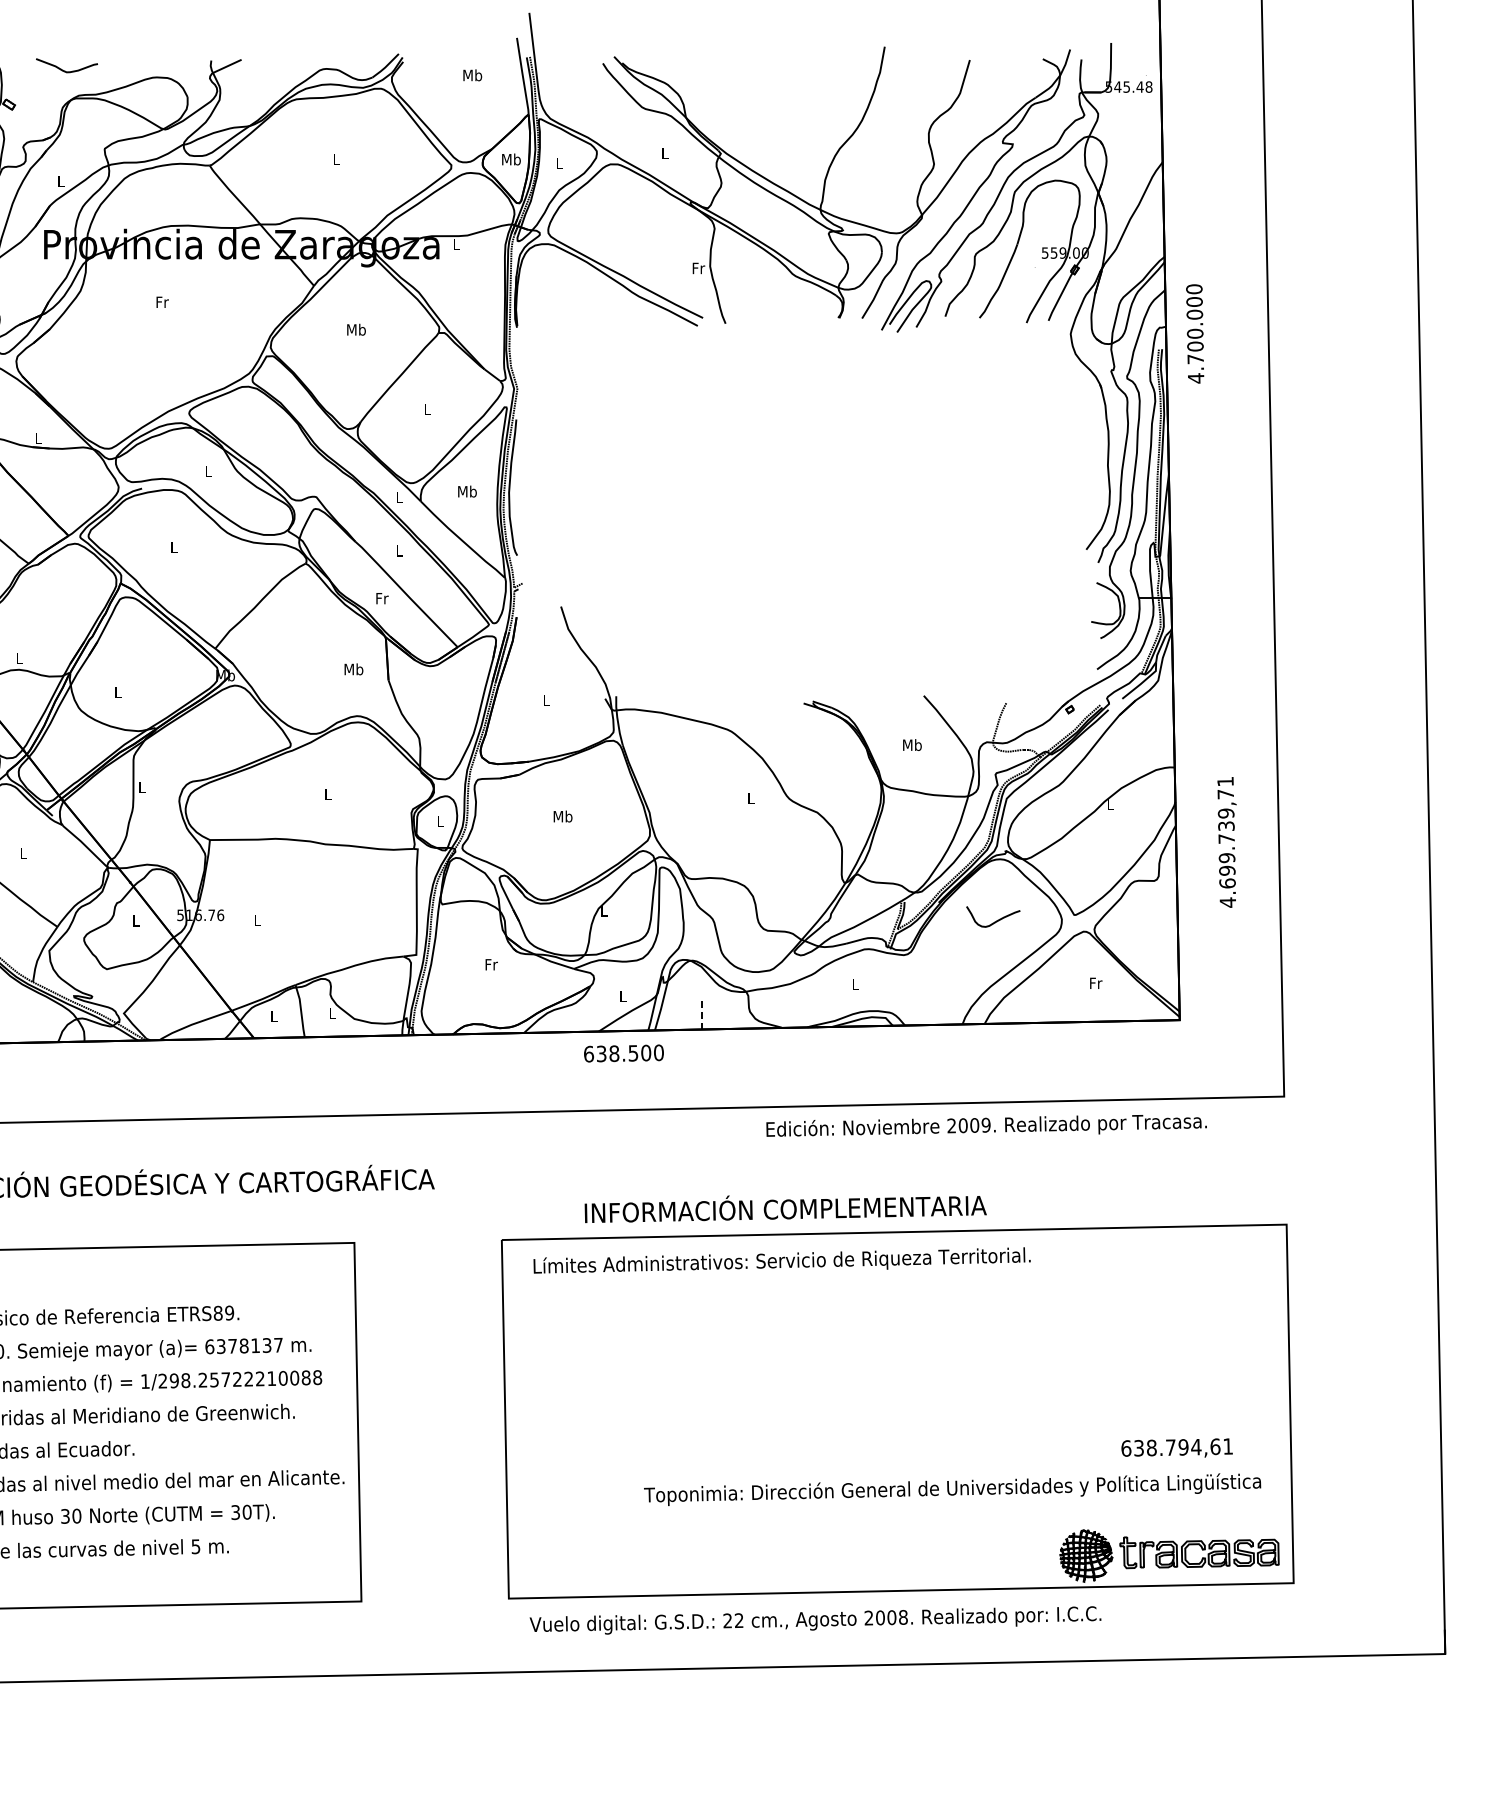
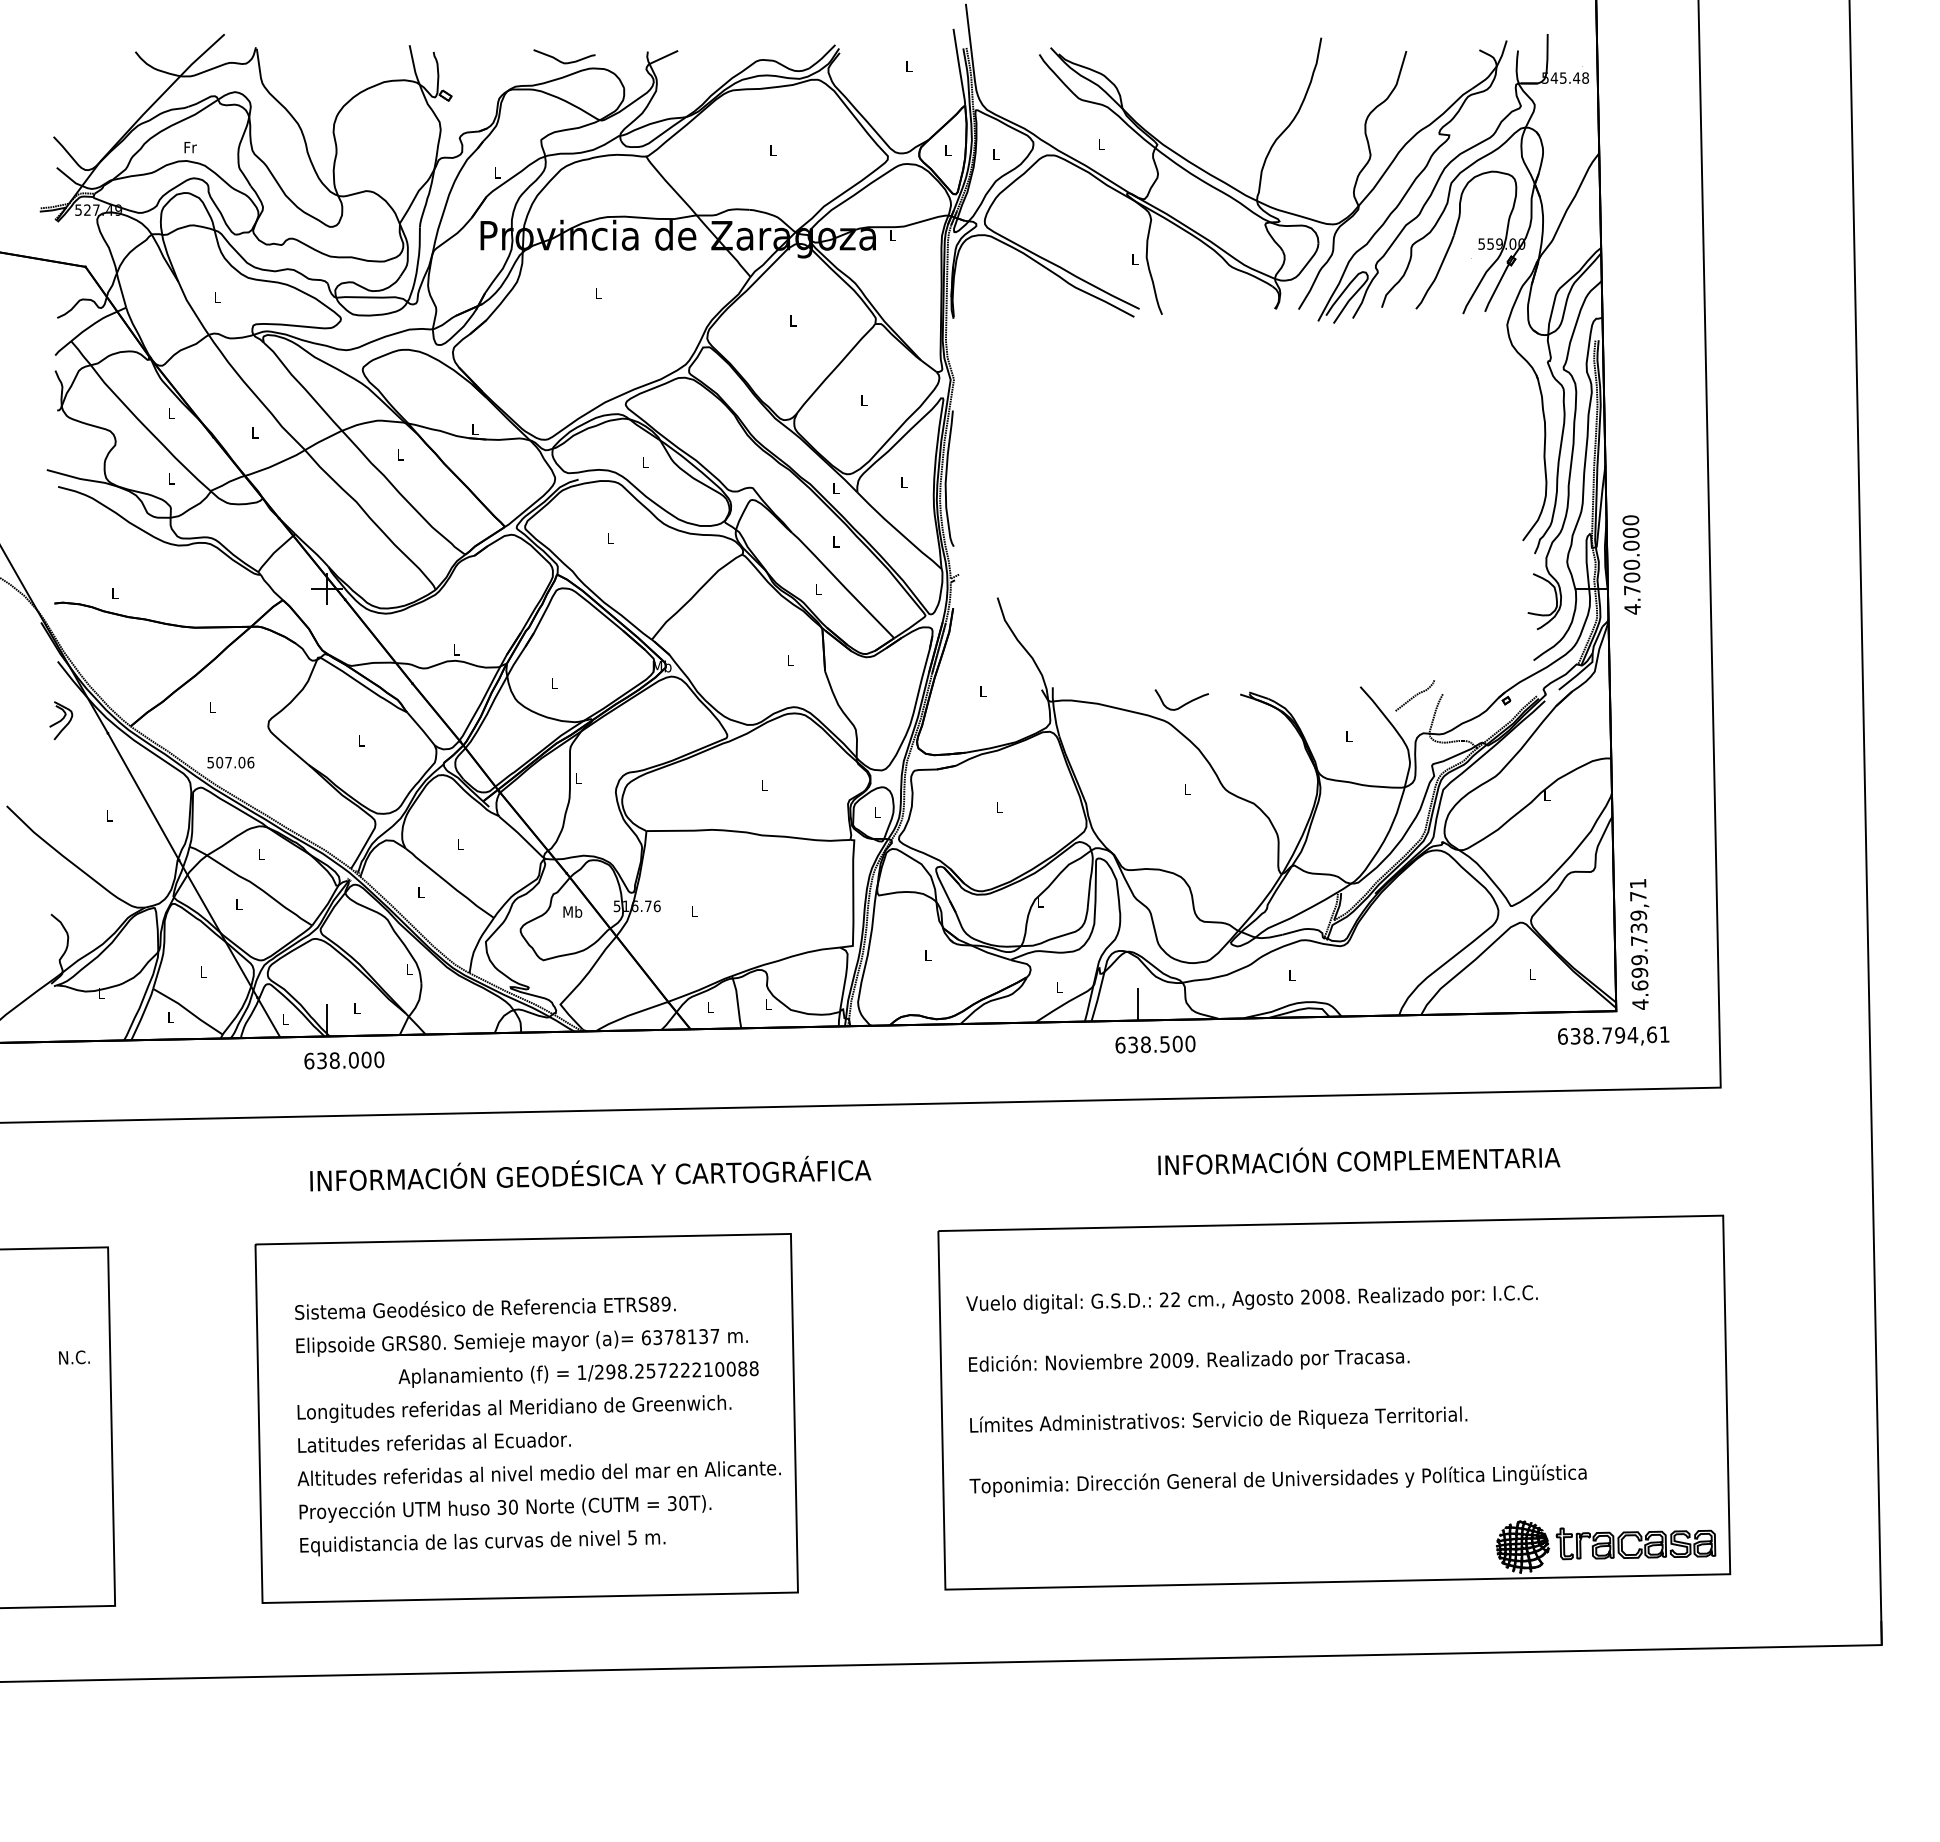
curve: (64, 70) -> (562, 61), moved
text: (471, 75) -> (908, 66), Mb -> L
text: (510, 159) -> (947, 150), Mb -> L
text: (698, 268) -> (1135, 259), Fr -> L
text: (162, 301) -> (599, 292), Fr -> L
text: (355, 329) -> (792, 320), Mb -> L
text: (1194, 333) -> (1631, 564), moved
text: (466, 491) -> (903, 482), Mb -> L
text: (381, 598) -> (818, 589), Fr -> L
text: (353, 669) -> (790, 660), Mb -> L
curve: (977, 704) -> (1414, 695), added
text: (911, 745) -> (1348, 736), Mb -> L
text: (562, 816) -> (999, 807), Mb -> L
text: (1226, 842) -> (1639, 944), moved
text: (135, 920) -> (572, 911), L -> Mb
curve: (995, 920) -> (1184, 703), moved
text: (491, 964) -> (928, 955), Fr -> L
text: (1095, 982) -> (1532, 973), Fr -> L
line: (701, 1012) -> (1138, 1003), dashed -> solid
text: (623, 1053) -> (1155, 1044), moved
text: (986, 1125) -> (1189, 1360), moved
text: (785, 1209) -> (1359, 1161), moved
text: (781, 1260) -> (1218, 1419), moved
text: (1176, 1447) -> (1613, 1035), moved
text: (951, 1489) -> (1277, 1480), moved
text: (814, 1620) -> (1251, 1299), moved

